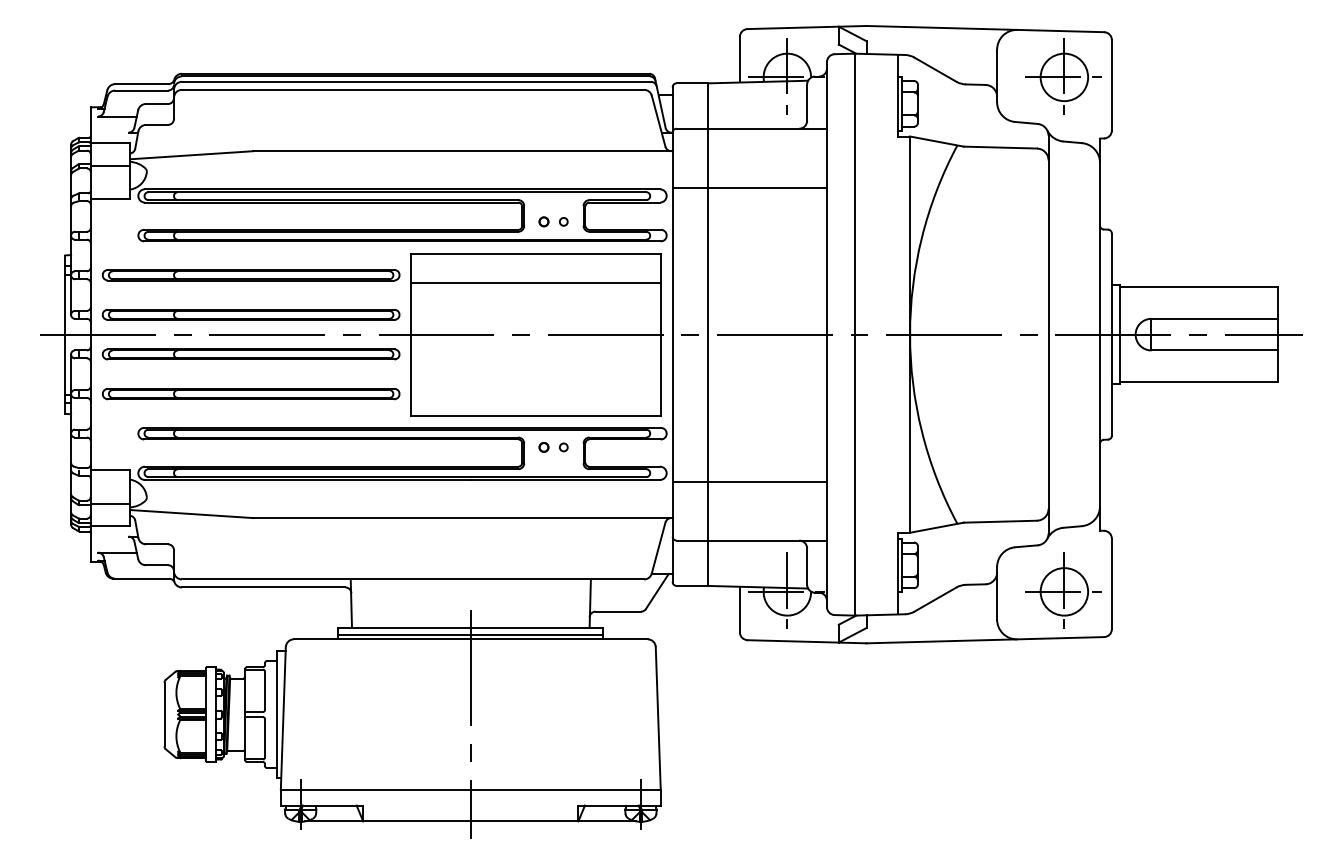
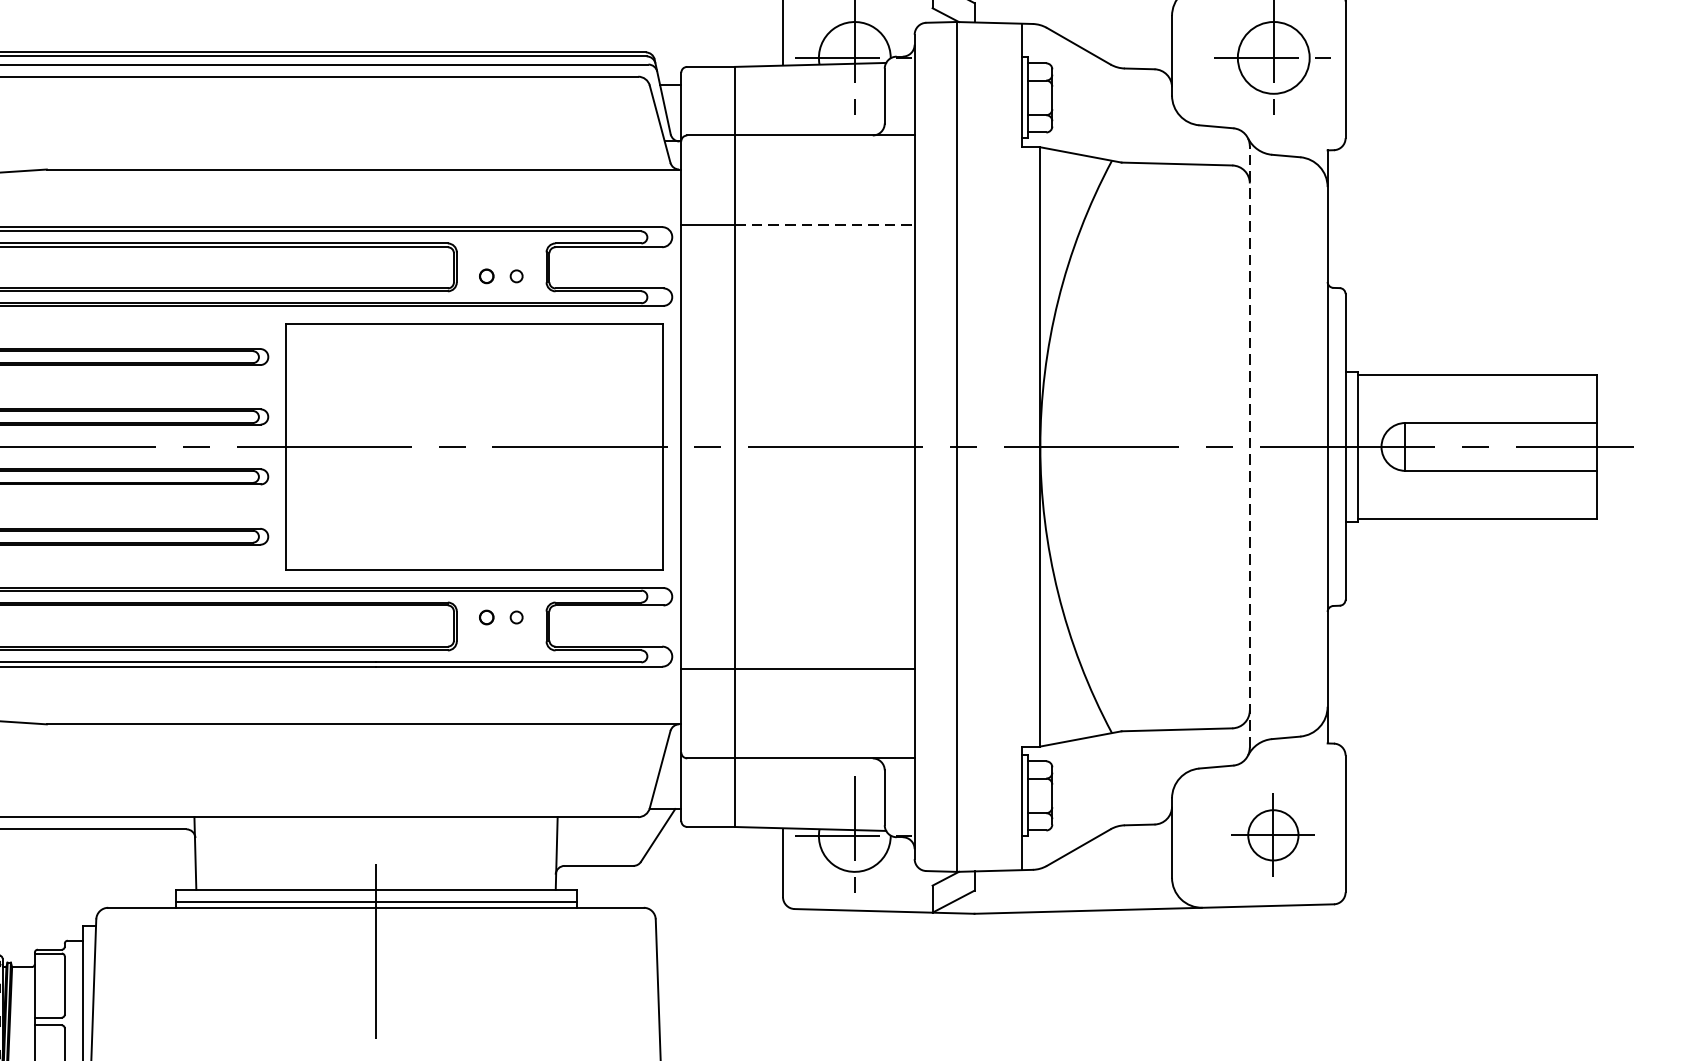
line: (768, 187) -> (826, 224), solid -> dashed
line: (535, 283) -> (473, 369), removed
line: (1048, 334) -> (1249, 446), solid -> dashed
part: (1063, 590) -> (1272, 833), size x0.7

